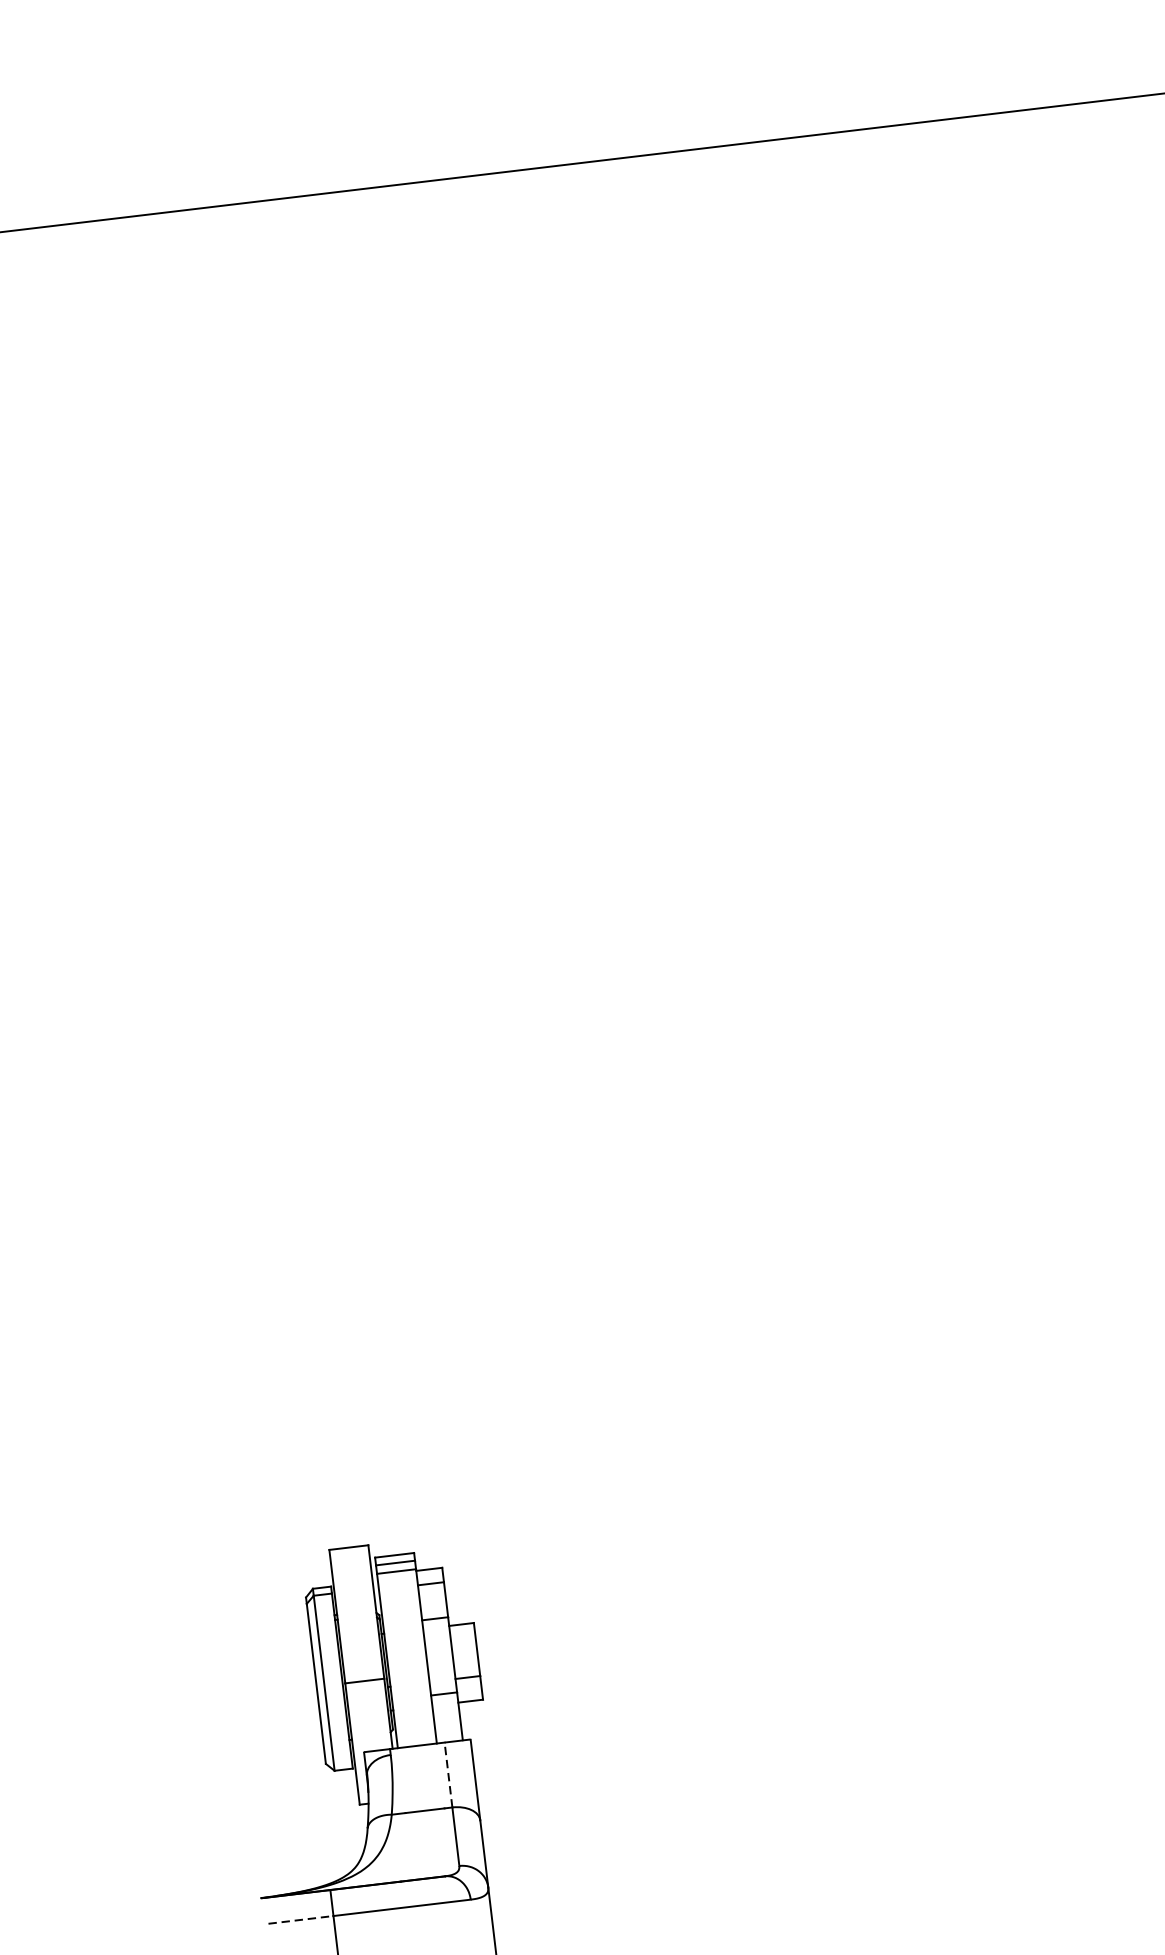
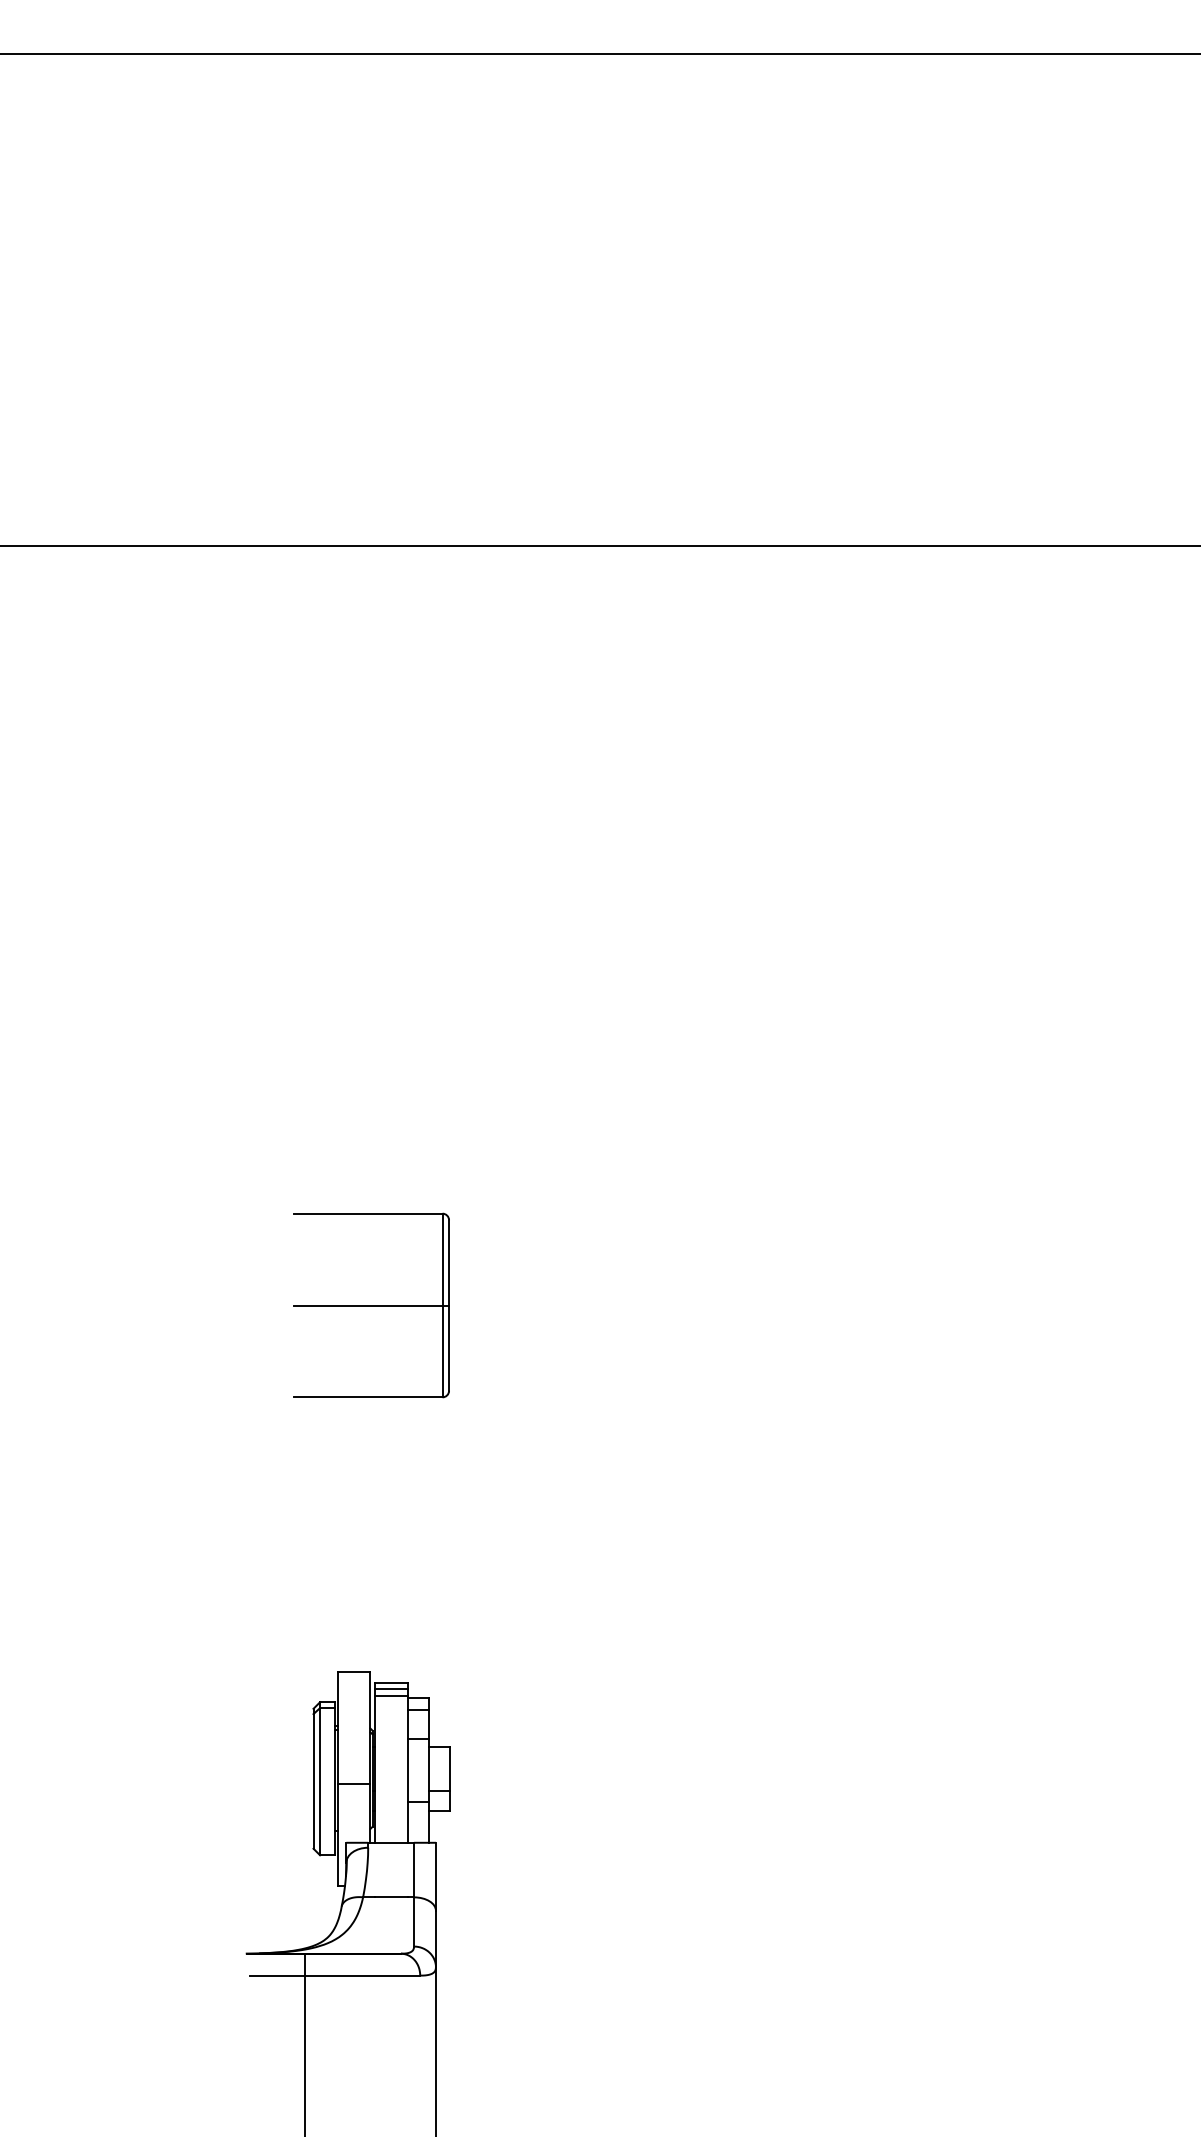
part: (317, 1109) -> (371, 1305), added
line: (448, 1774) -> (414, 1869), dashed -> solid
line: (301, 1919) -> (277, 1975), dashed -> solid

